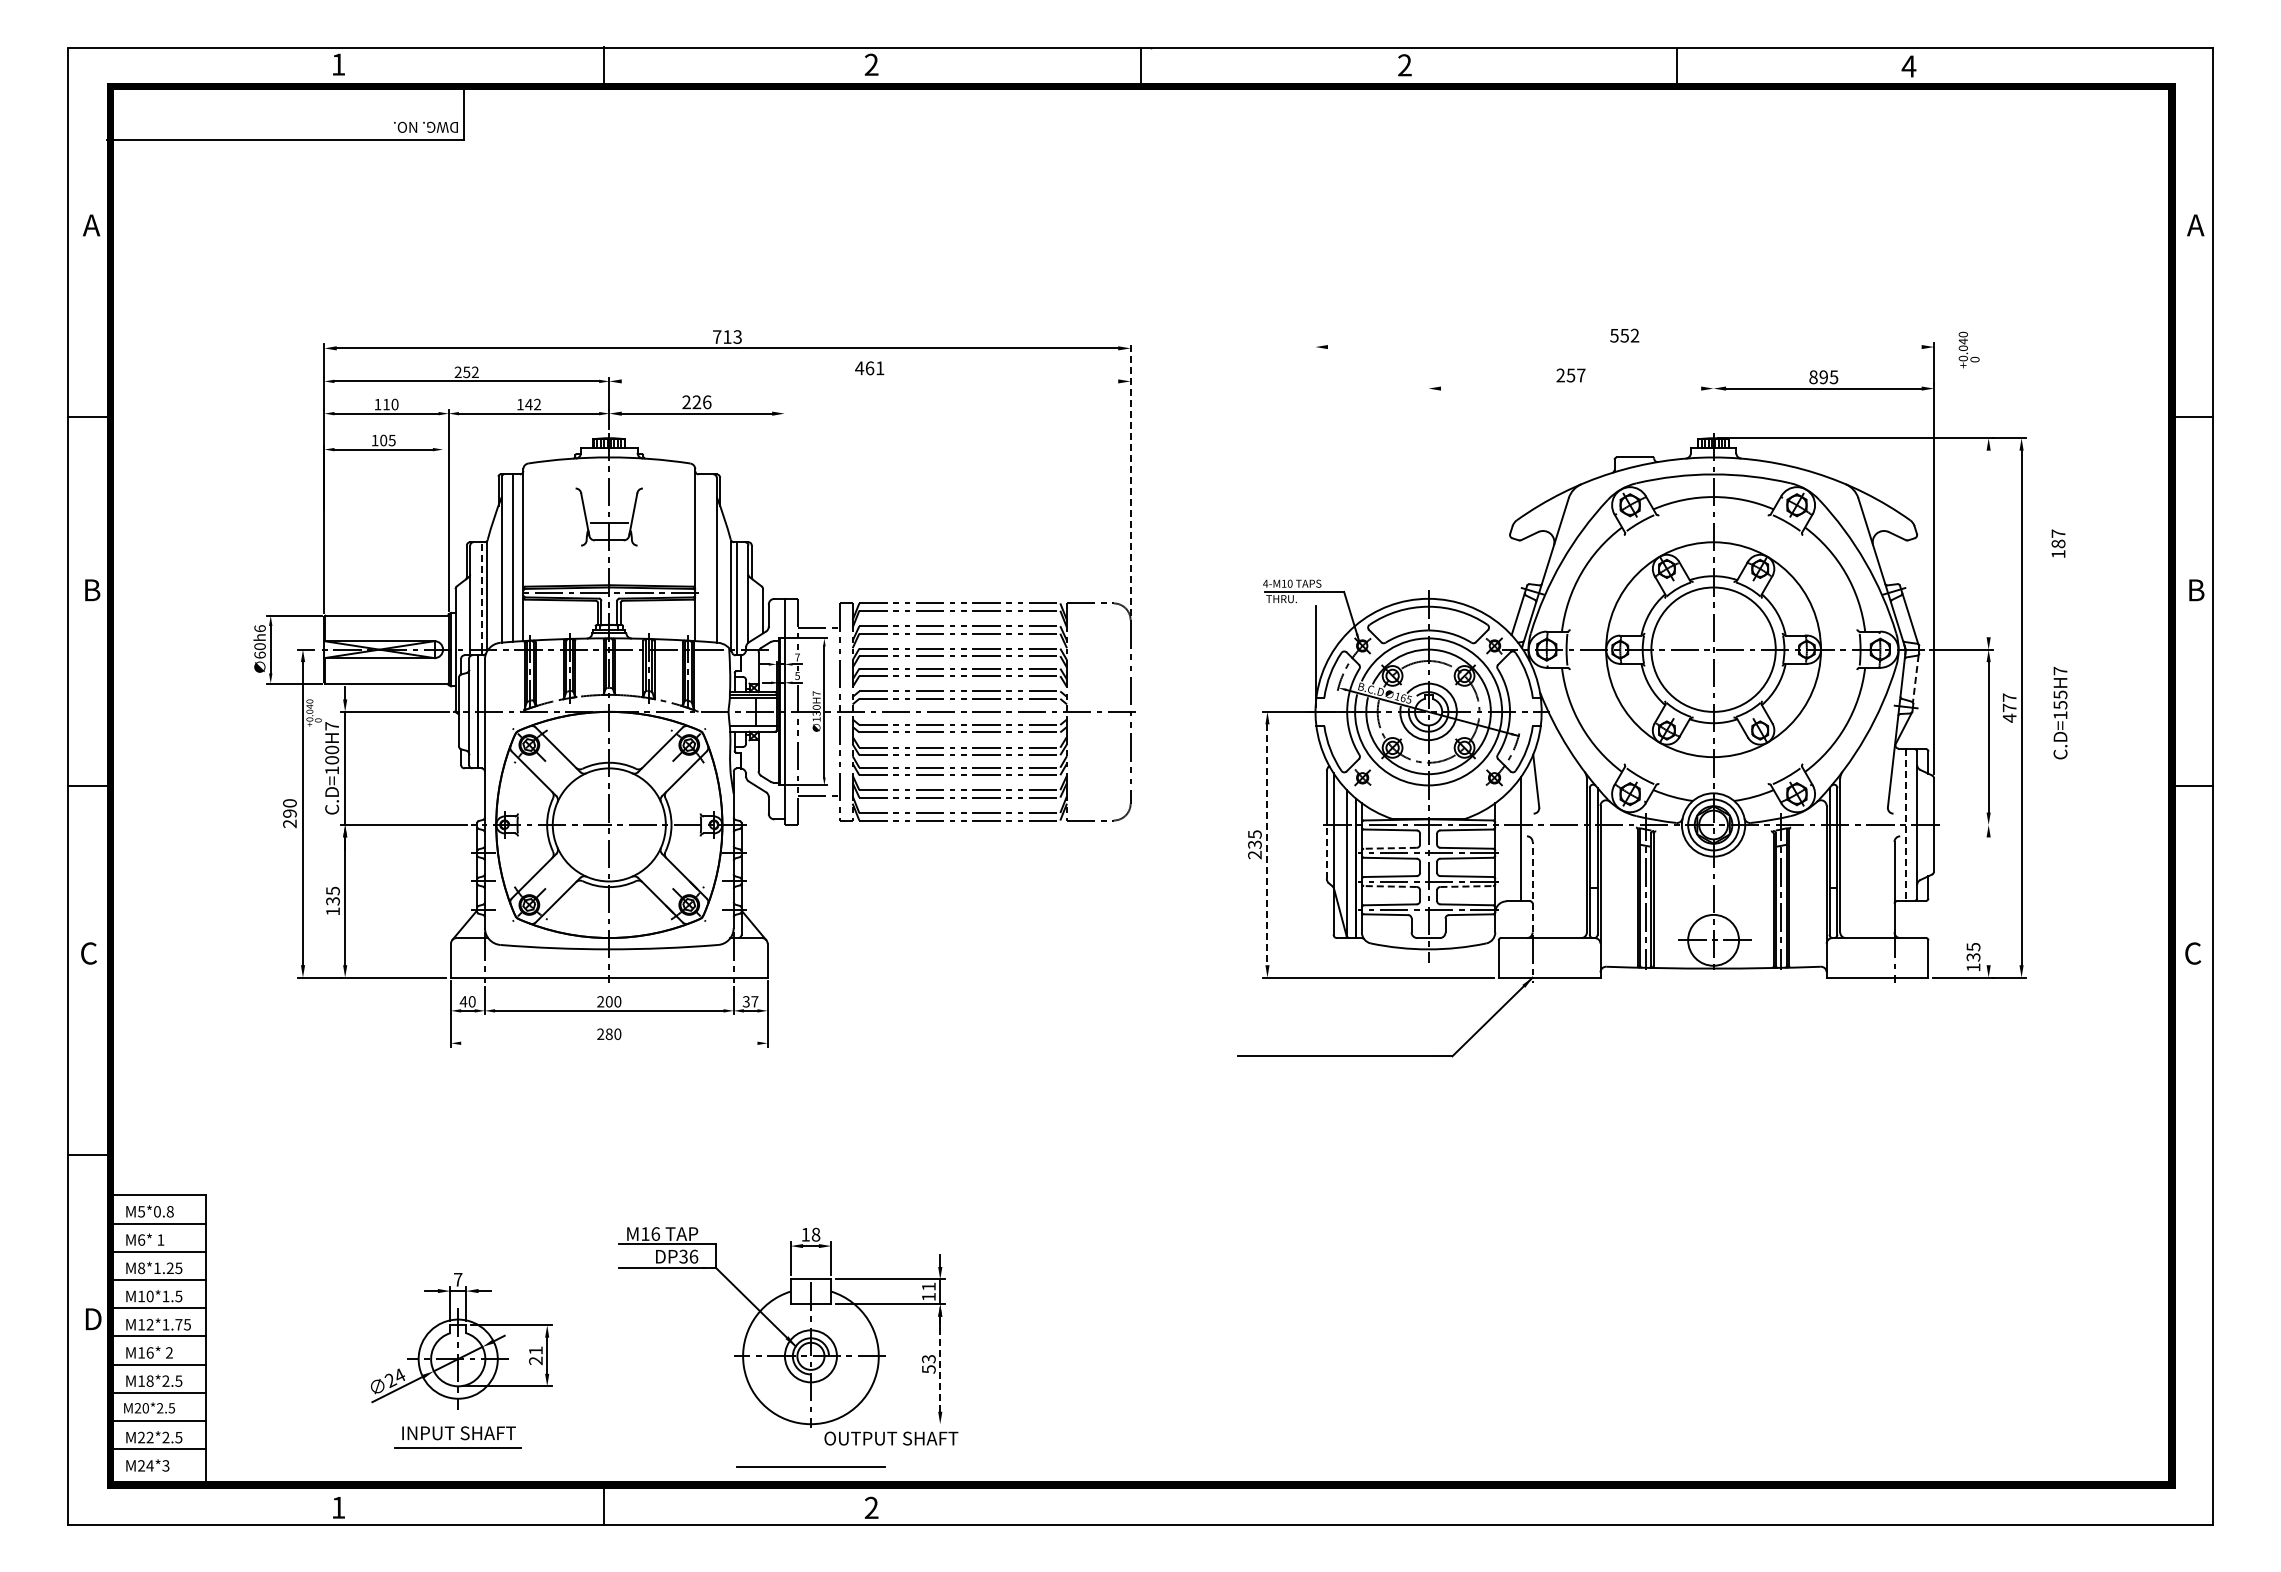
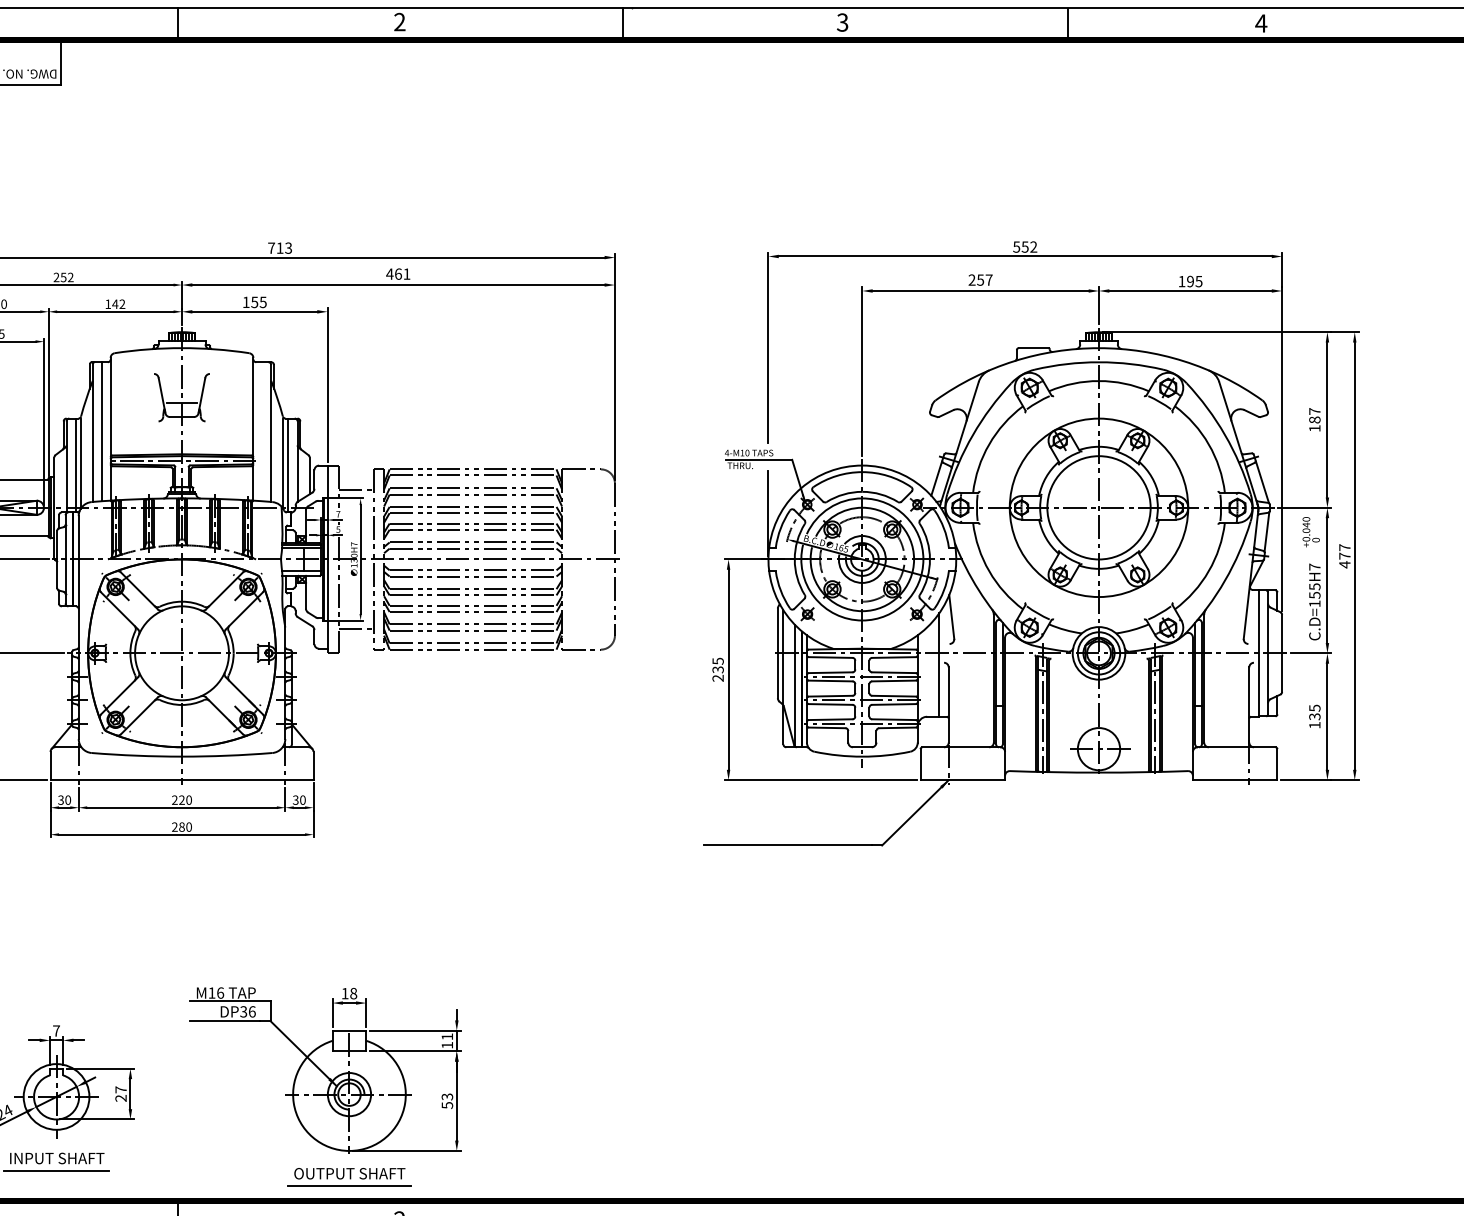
text: (1404, 65) -> (842, 22), 2 -> 3
line: (1624, 347) -> (1025, 256), added
text: (1968, 349) -> (1310, 531), moved
text: (1813, 377) -> (1181, 281), 895 -> 195
line: (869, 381) -> (398, 285), added
line: (1571, 388) -> (981, 290), added
text: (696, 402) -> (254, 302), 226 -> 155
line: (1713, 406) -> (1098, 305), added
line: (1315, 456) -> (768, 347), added
line: (1130, 479) -> (614, 366), dashed -> solid
line: (1428, 485) -> (862, 371), added
line: (784, 501) -> (327, 384), added
line: (1988, 543) -> (1327, 419), added
text: (2058, 543) -> (1314, 419), moved
line: (443, 546) -> (44, 422), added
line: (481, 595) -> (75, 462), dashed -> solid
line: (1915, 678) -> (1266, 531), dashed -> solid
text: (2060, 712) -> (1314, 601), moved
line: (1905, 825) -> (1258, 653), dashed -> solid
line: (1968, 825) -> (1310, 653), added
line: (1267, 845) -> (728, 670), dashed -> solid
line: (1389, 848) -> (829, 672), dashed -> solid
line: (1326, 851) -> (777, 675), dashed -> solid
line: (1389, 886) -> (829, 704), dashed -> solid
line: (1467, 886) -> (894, 704), dashed -> solid
line: (1532, 886) -> (948, 704), dashed -> solid
line: (1988, 901) -> (1327, 716), added
text: (1973, 957) -> (1314, 716), moved
text: (463, 1001) -> (60, 799), 40 -> 30
text: (608, 1001) -> (181, 799), 200 -> 220
text: (754, 1001) -> (302, 799), 37 -> 30
line: (609, 1043) -> (182, 834), added
text: (535, 1350) -> (120, 1089), 21 -> 27
line: (940, 1363) -> (457, 1100), dashed -> solid
line: (879, 1424) -> (406, 1151), added
text: (891, 1438) -> (349, 1173), moved

